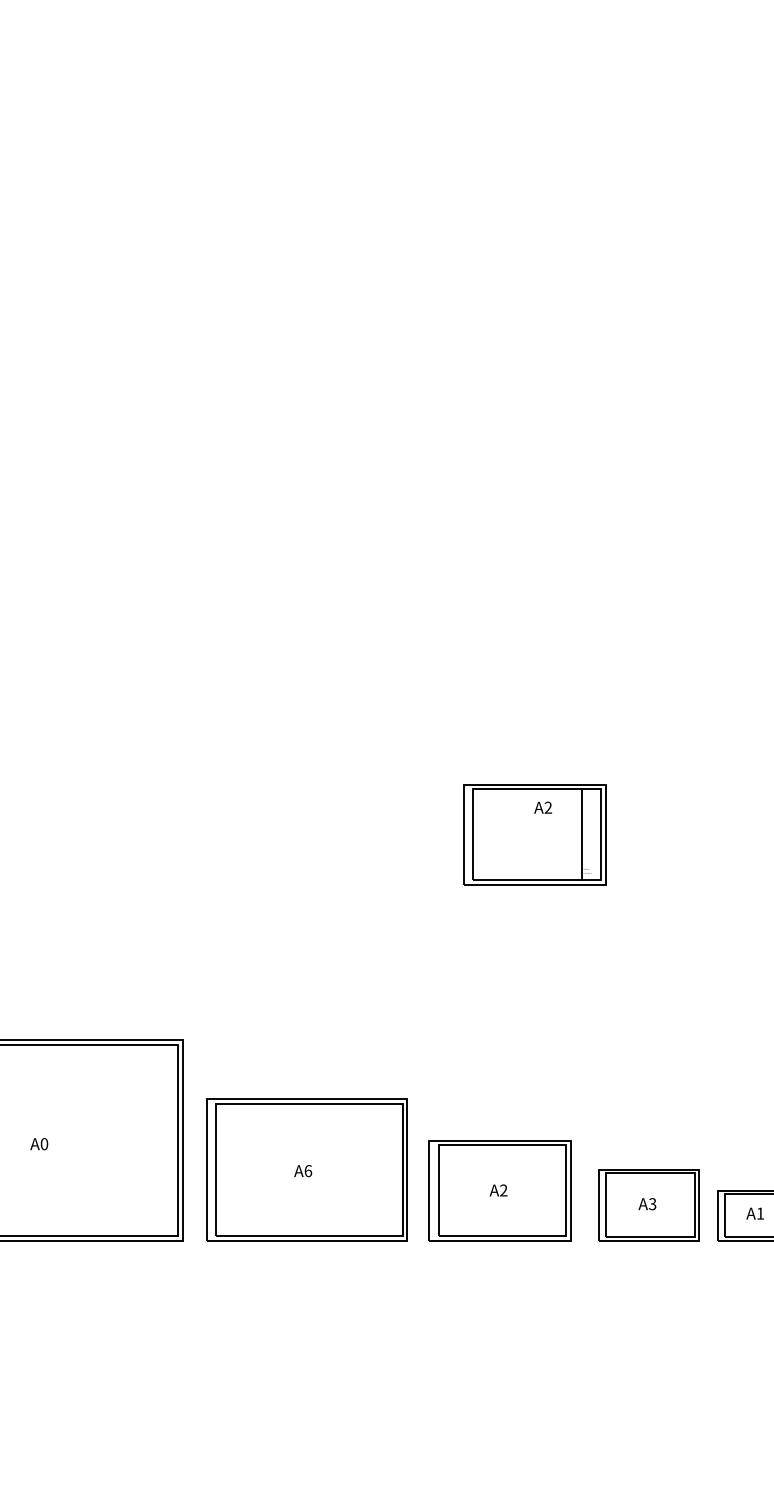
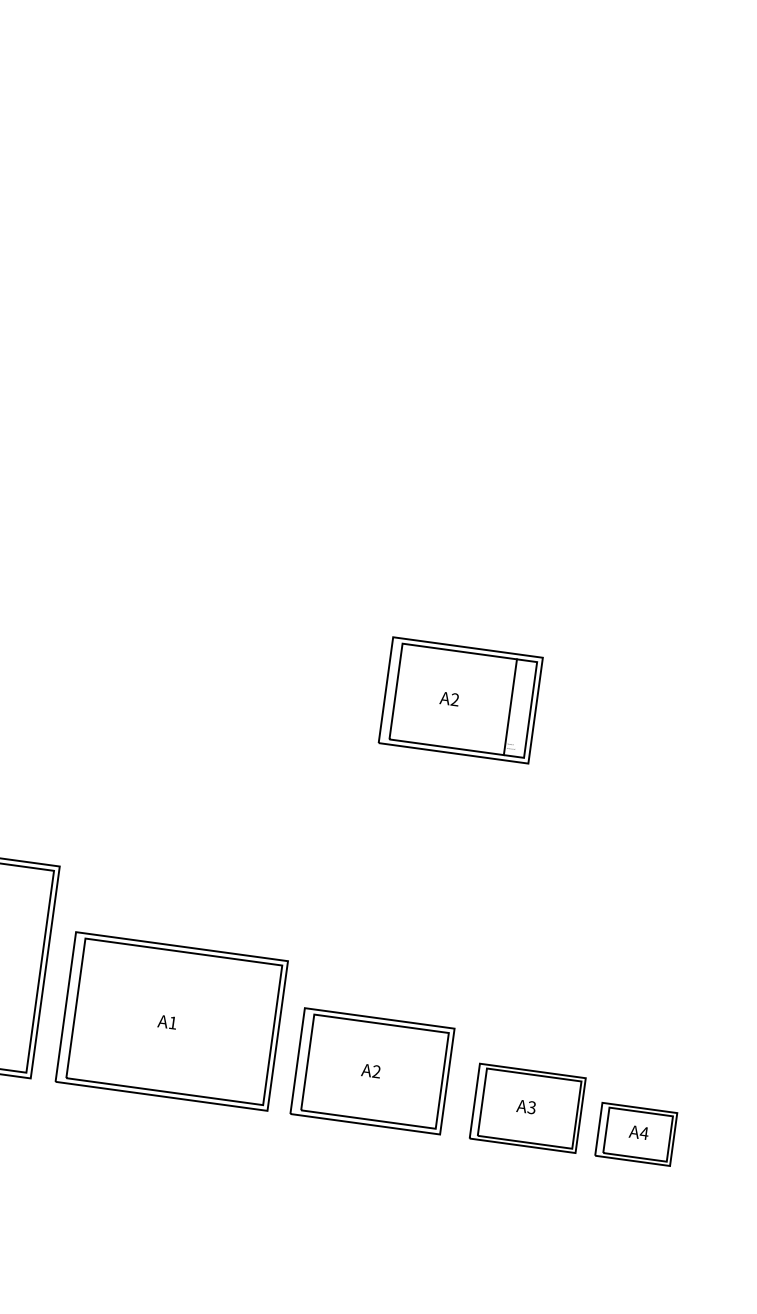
text: (542, 807) -> (448, 698), moved
text: (308, 1171) -> (173, 1023), A6 -> A1
text: (760, 1213) -> (644, 1133), A1 -> A4

